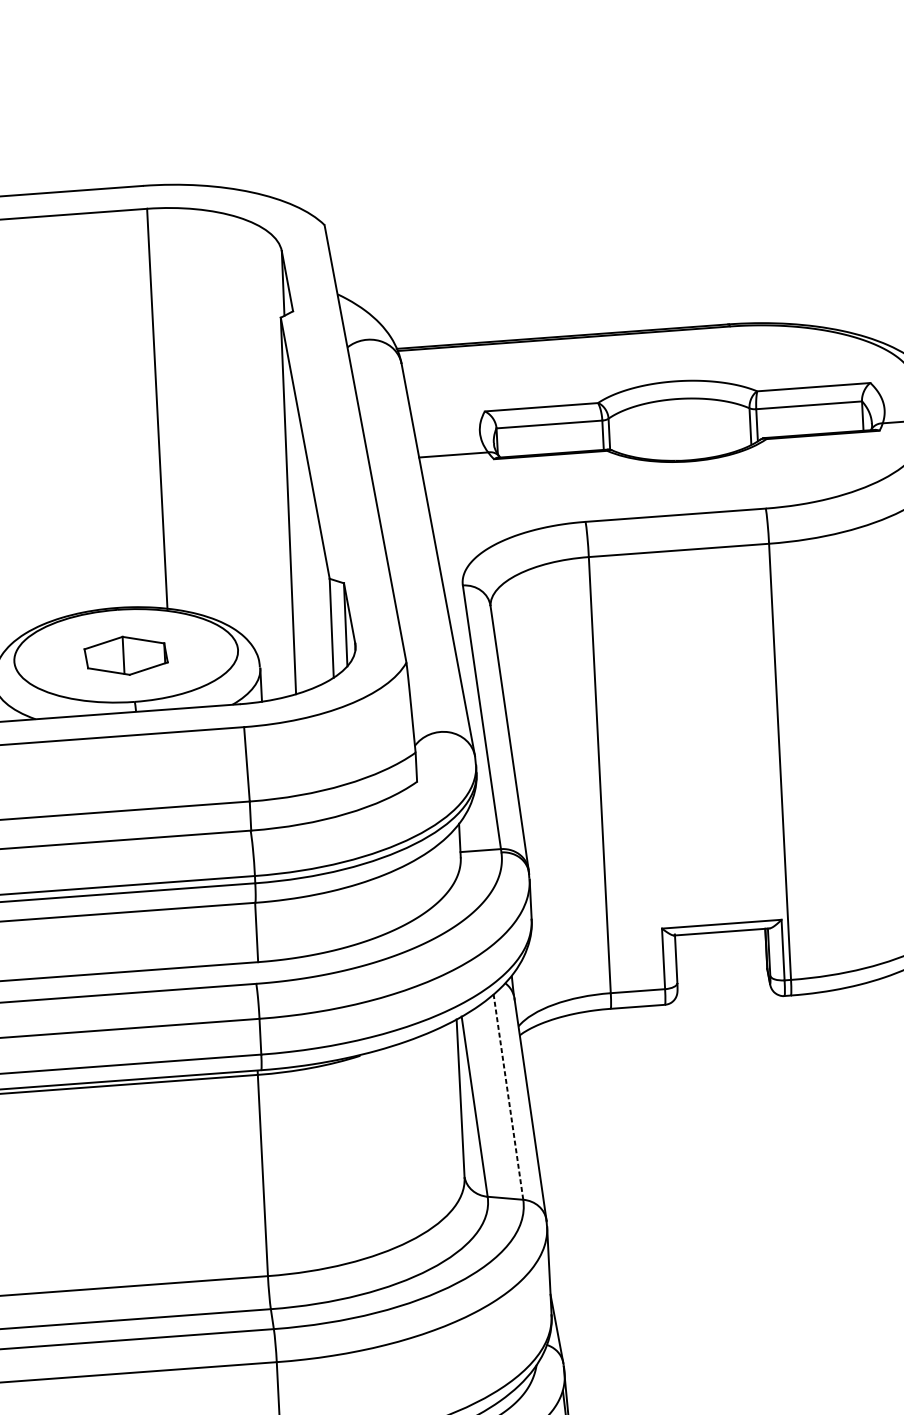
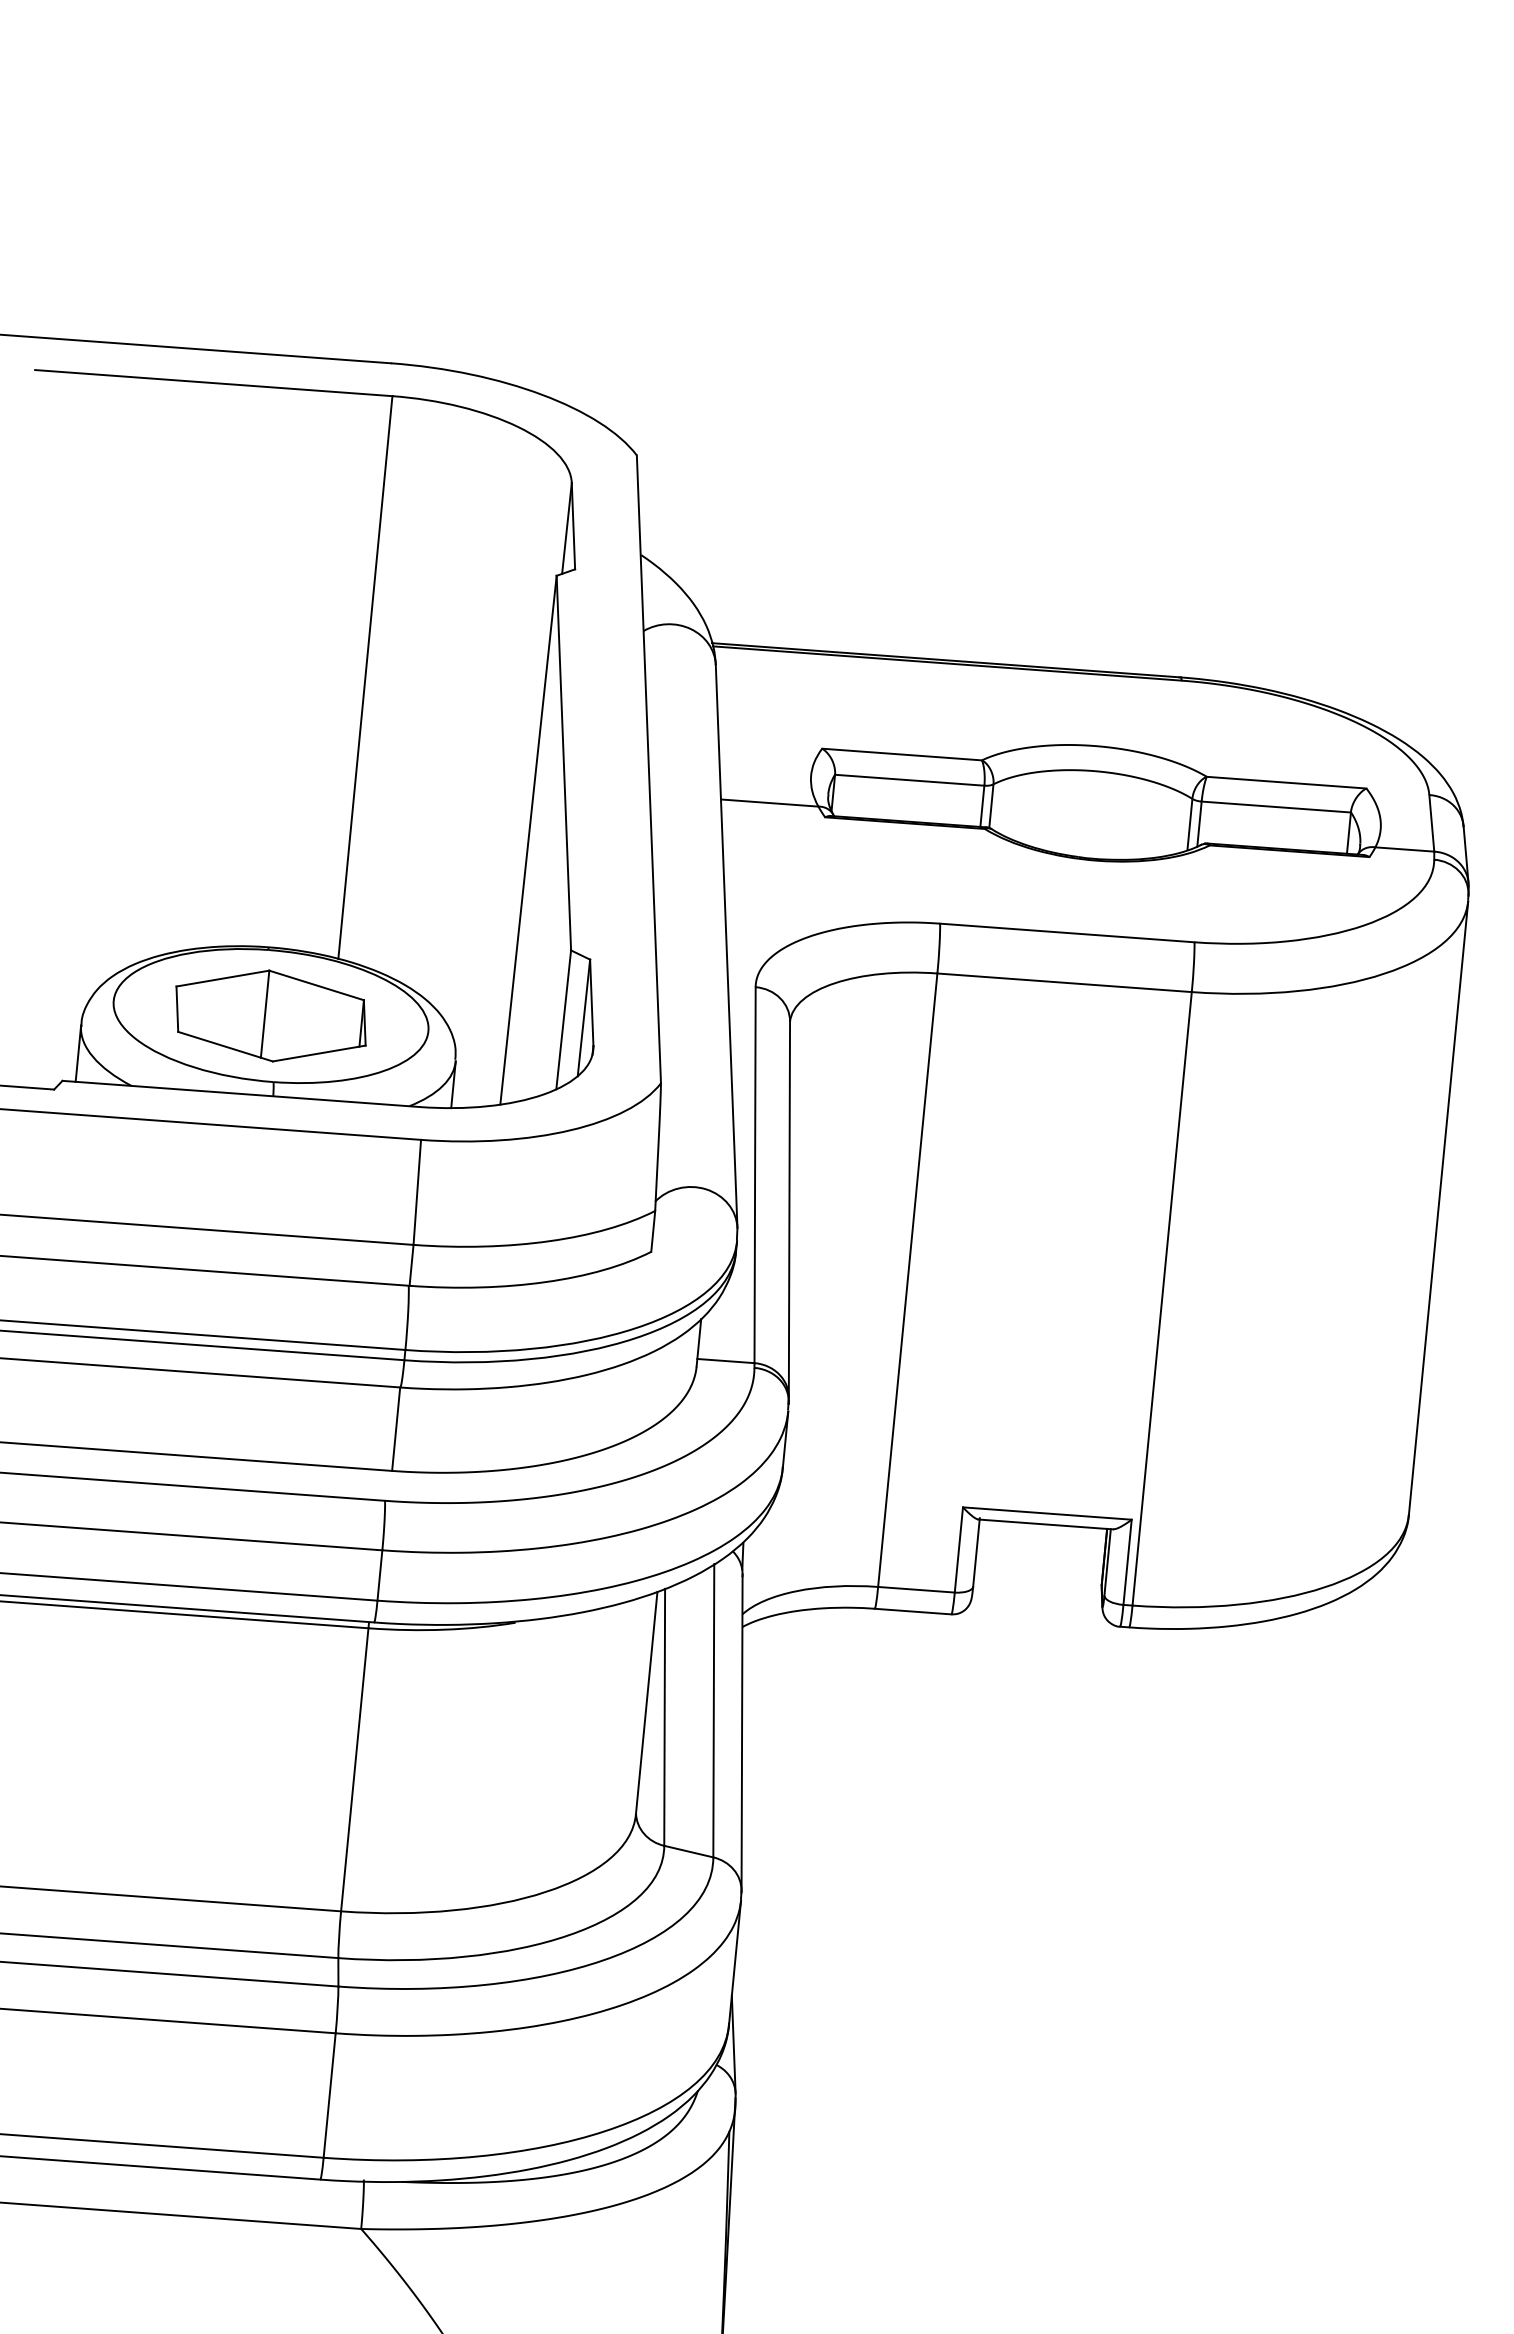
part: (125, 655) -> (270, 1015), size x1.67
line: (508, 1096) -> (713, 1710), dashed -> solid

